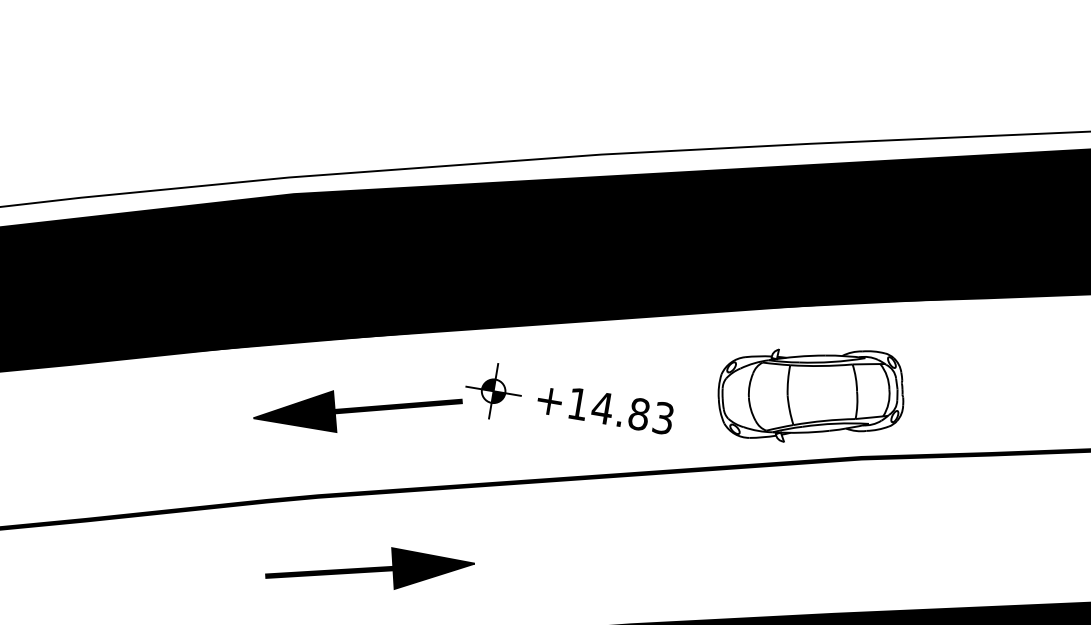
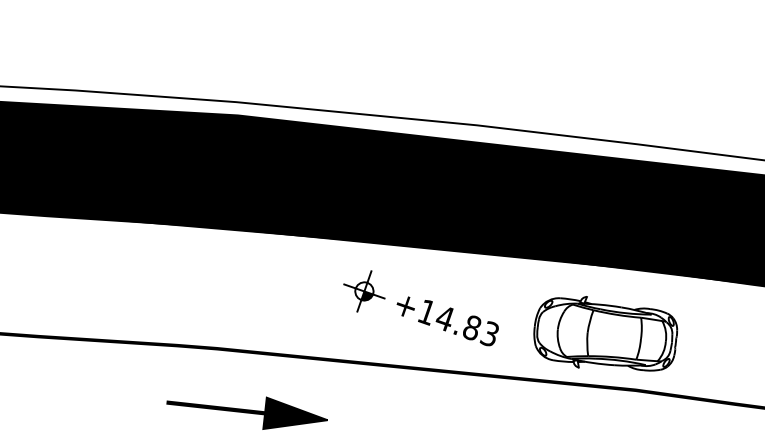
fill: (488, 385) -> (361, 286), removed
part: (357, 411) -> (258, 289), removed

